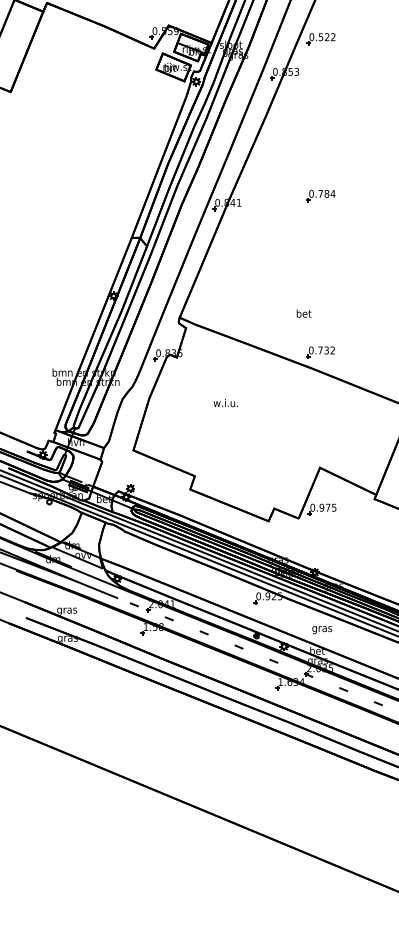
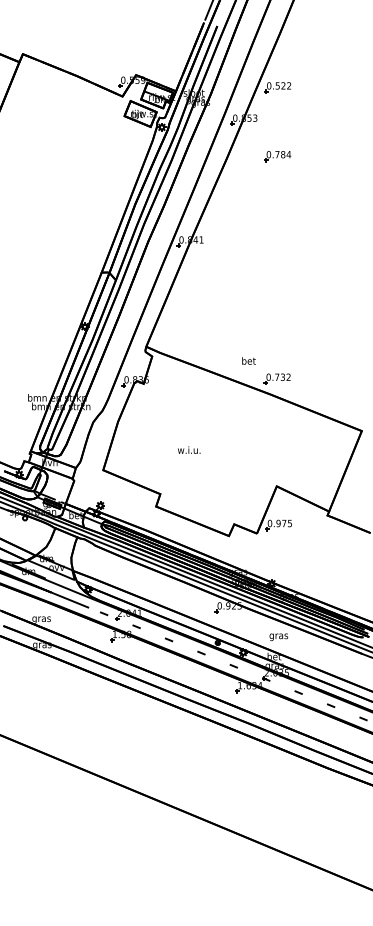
part: (320, 195) -> (277, 156), moved
text: (303, 313) -> (248, 360), moved
text: (226, 402) -> (189, 449), moved

